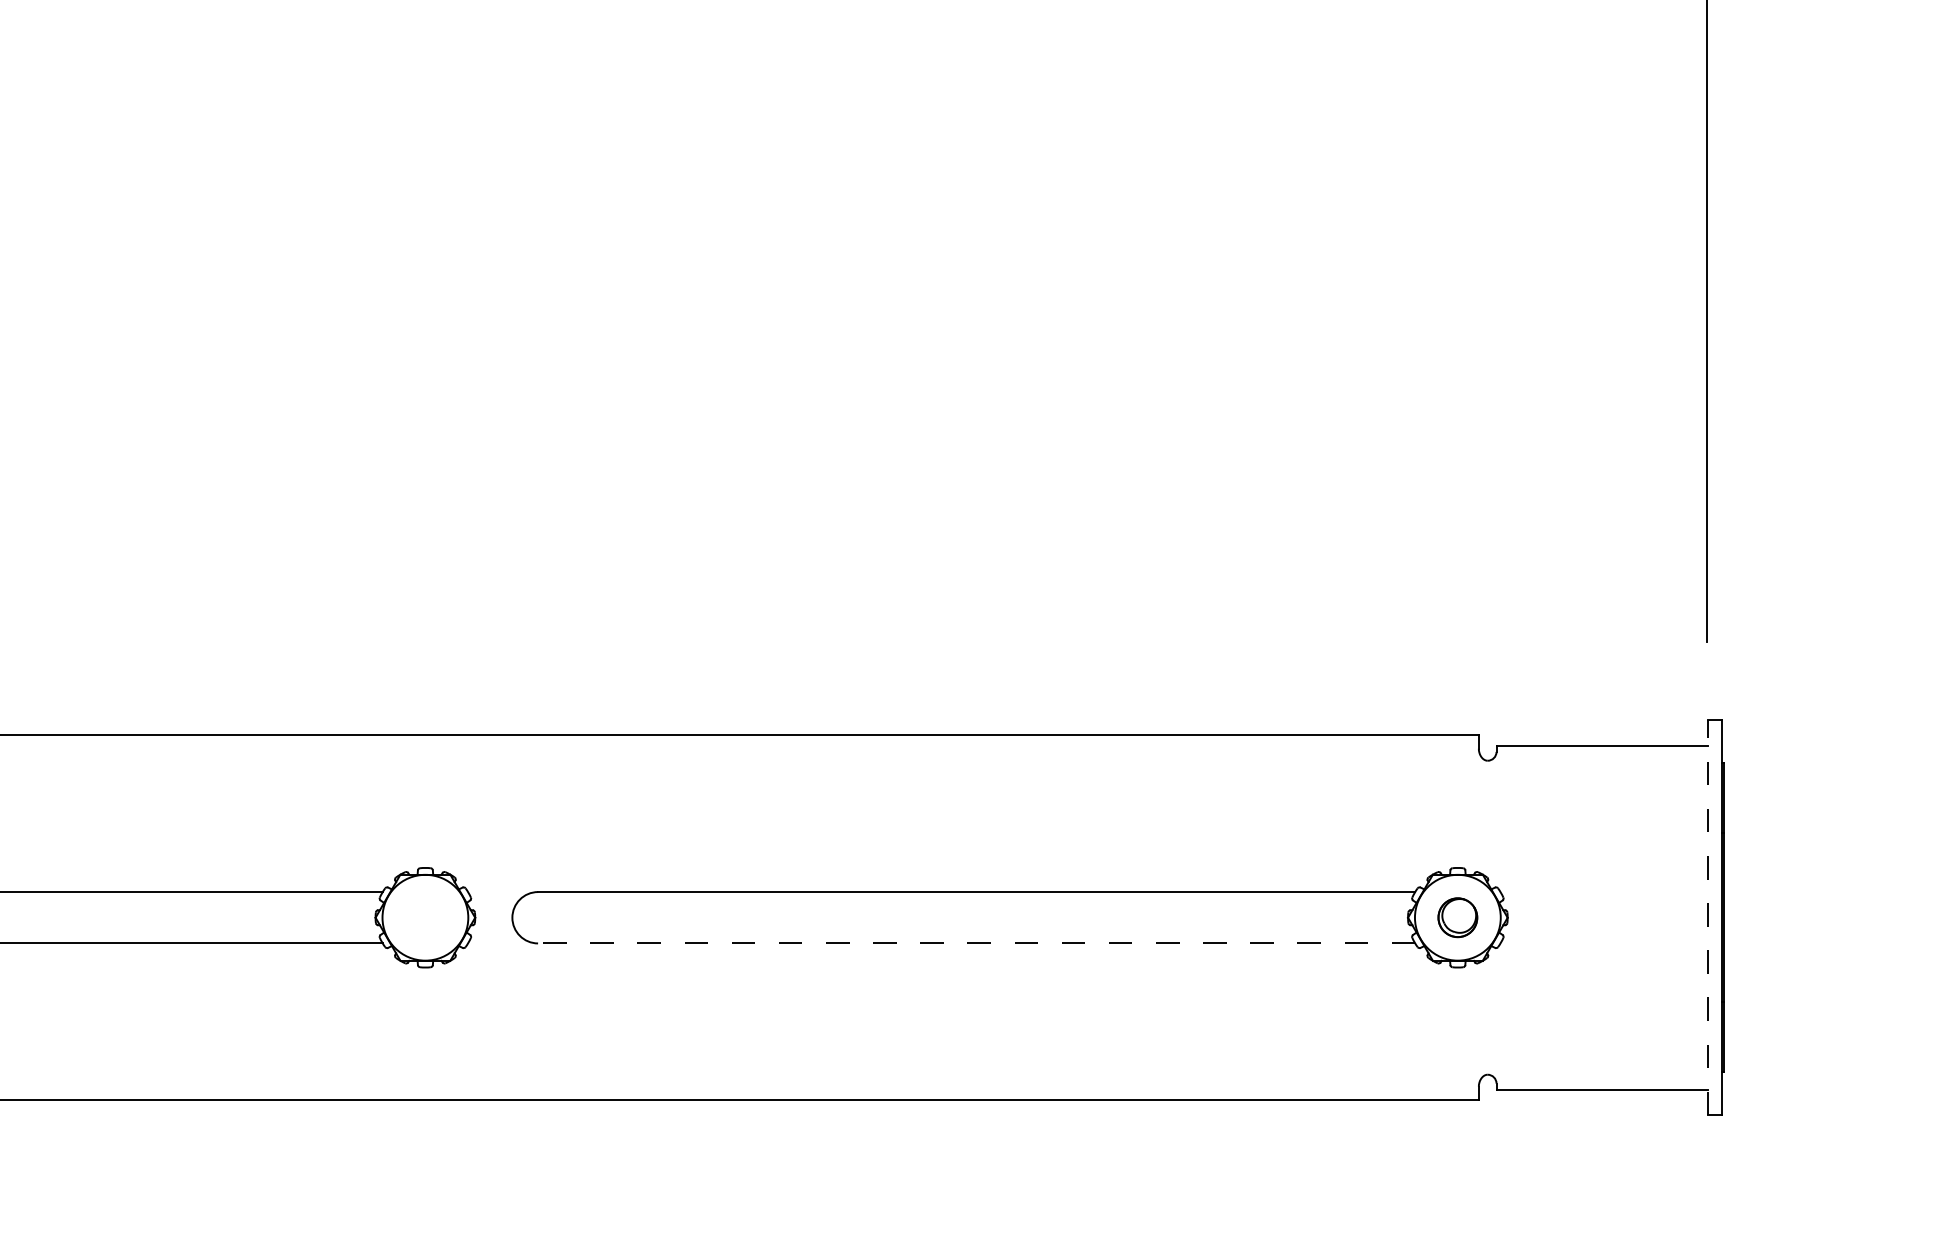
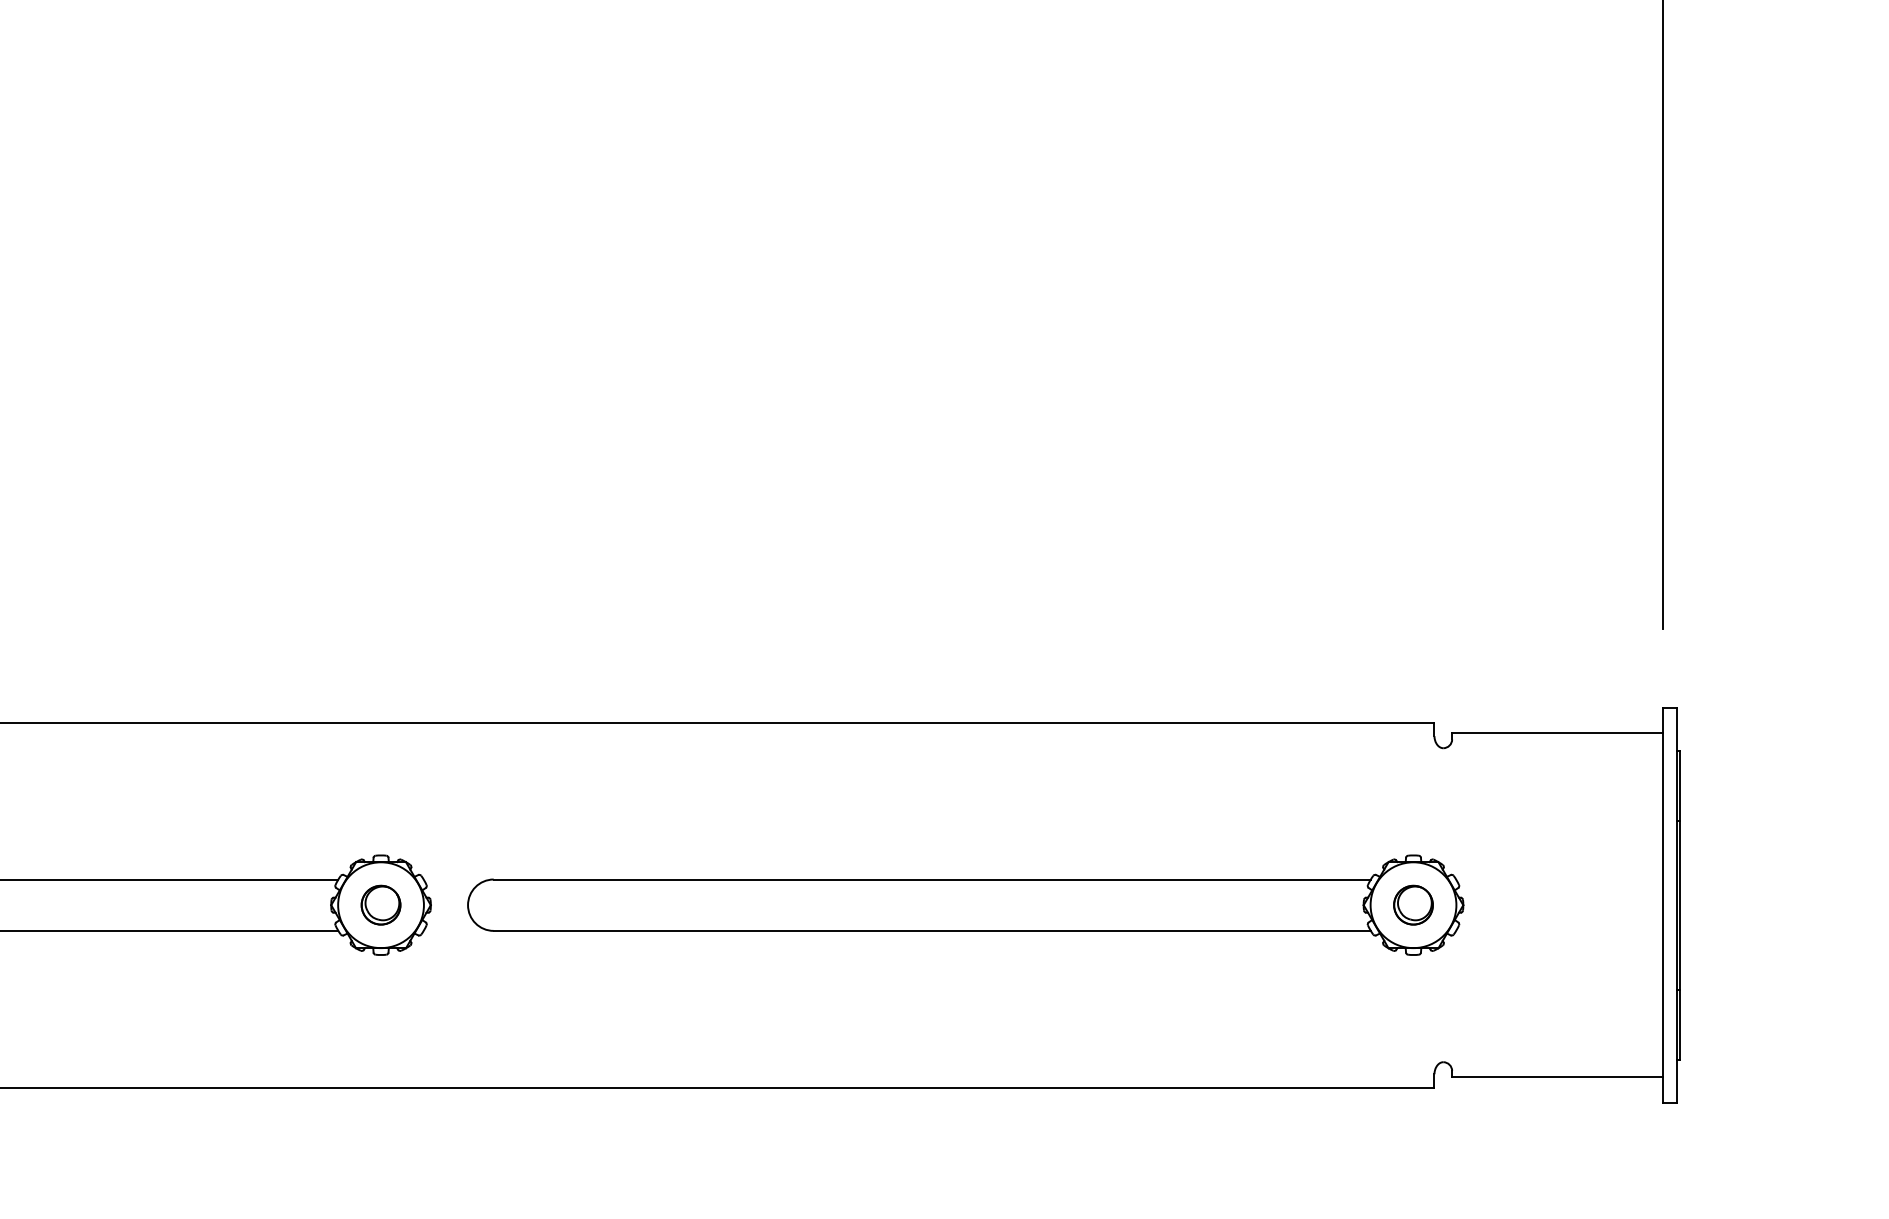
part: (425, 917) -> (381, 904), added
line: (1707, 917) -> (1663, 904), dashed -> solid
line: (976, 943) -> (932, 930), dashed -> solid

